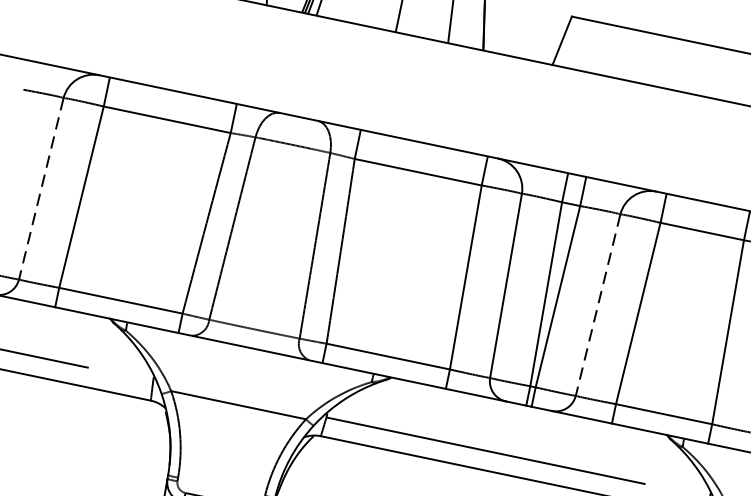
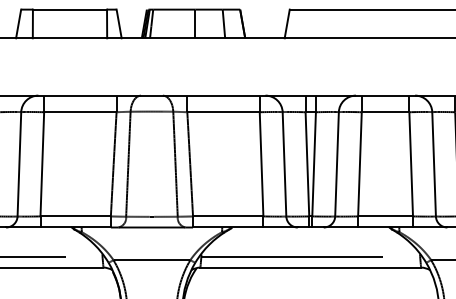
line: (41, 189) -> (19, 164), dashed -> solid
line: (598, 305) -> (337, 164), dashed -> solid

